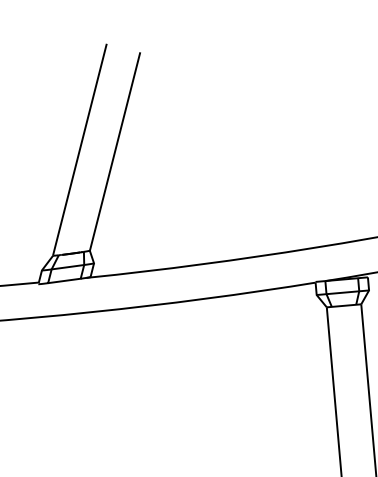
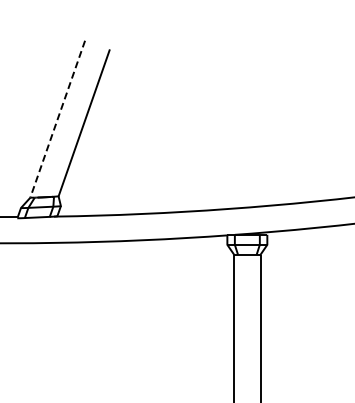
line: (79, 150) -> (57, 119), solid -> dashed

